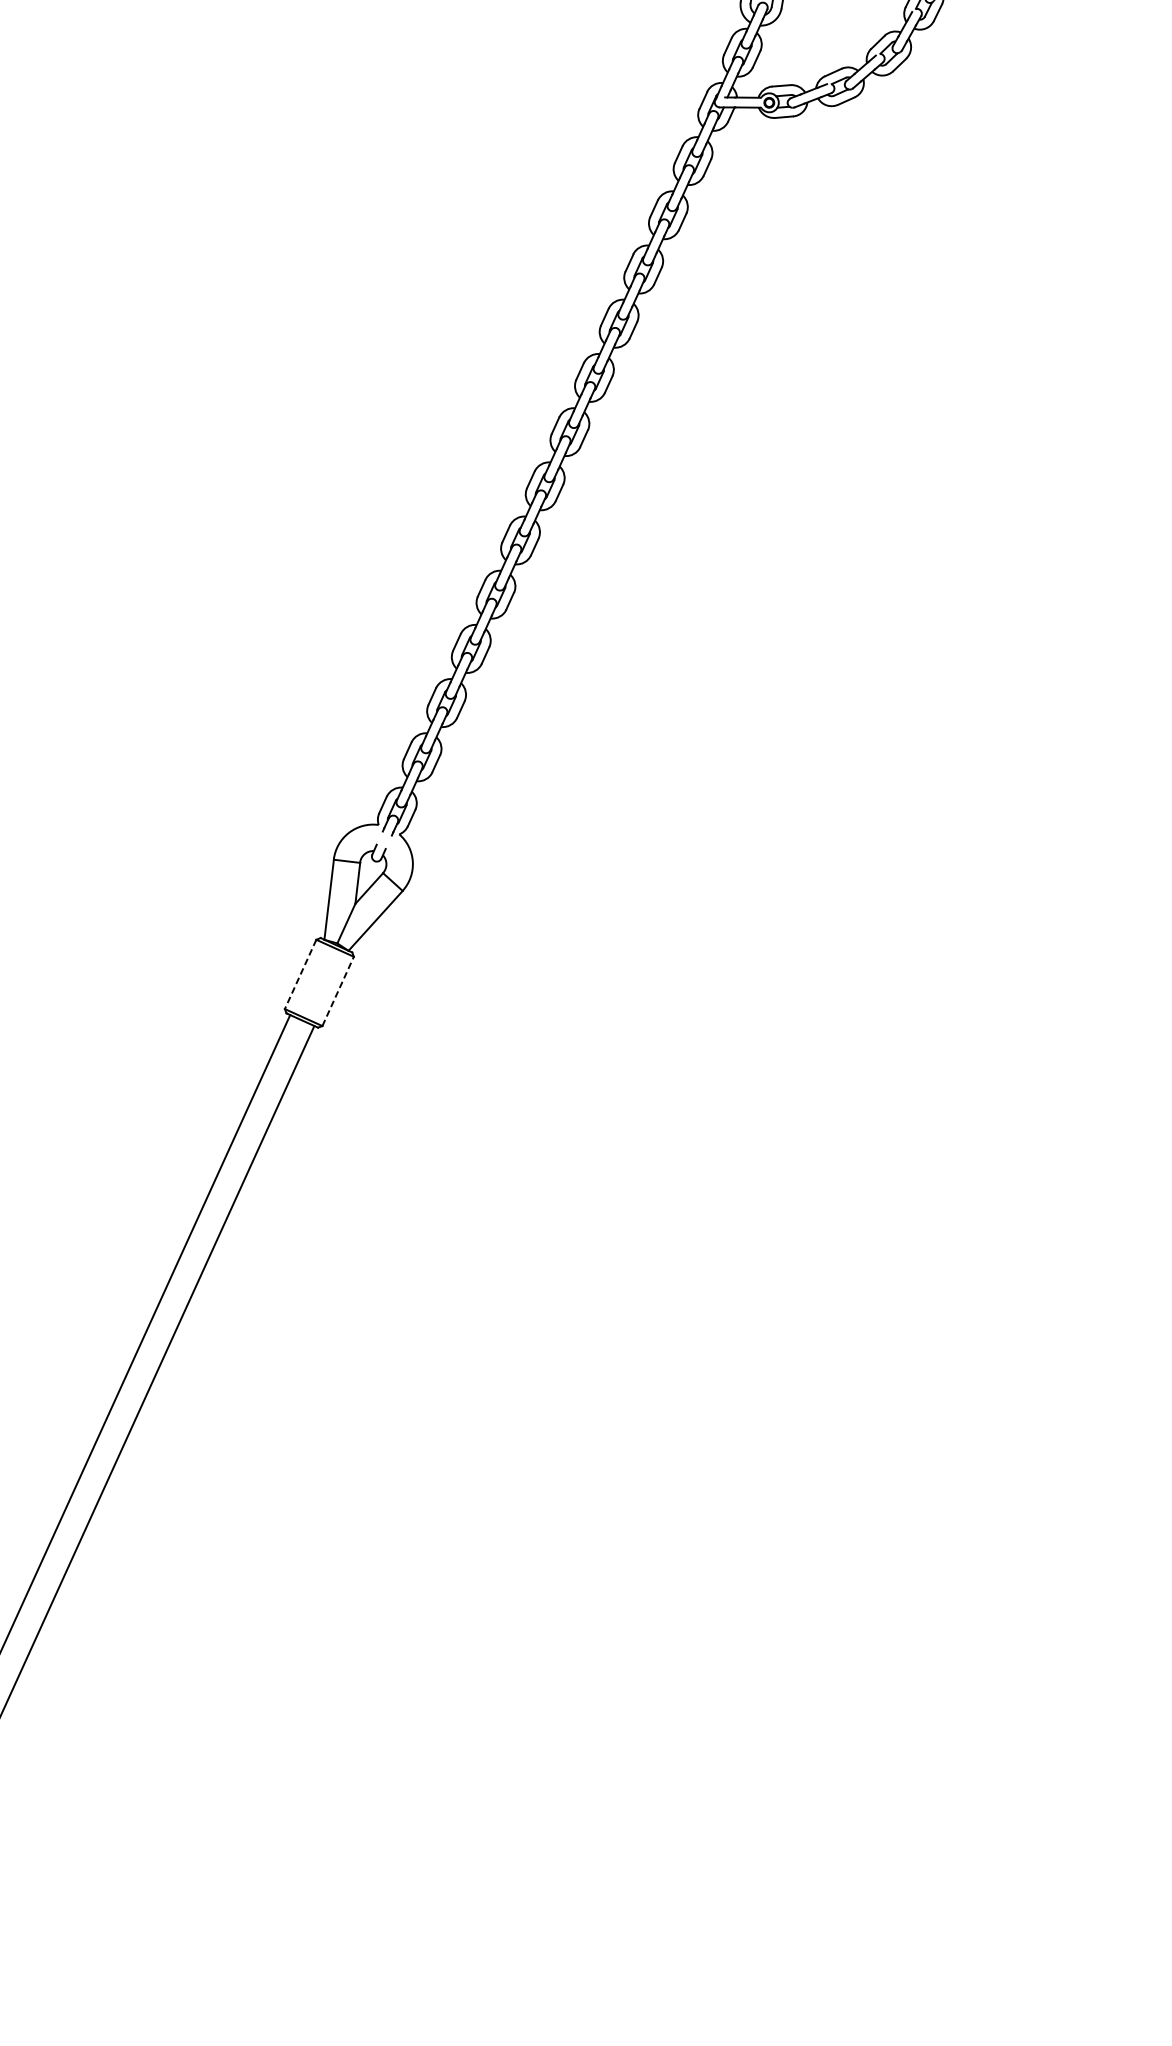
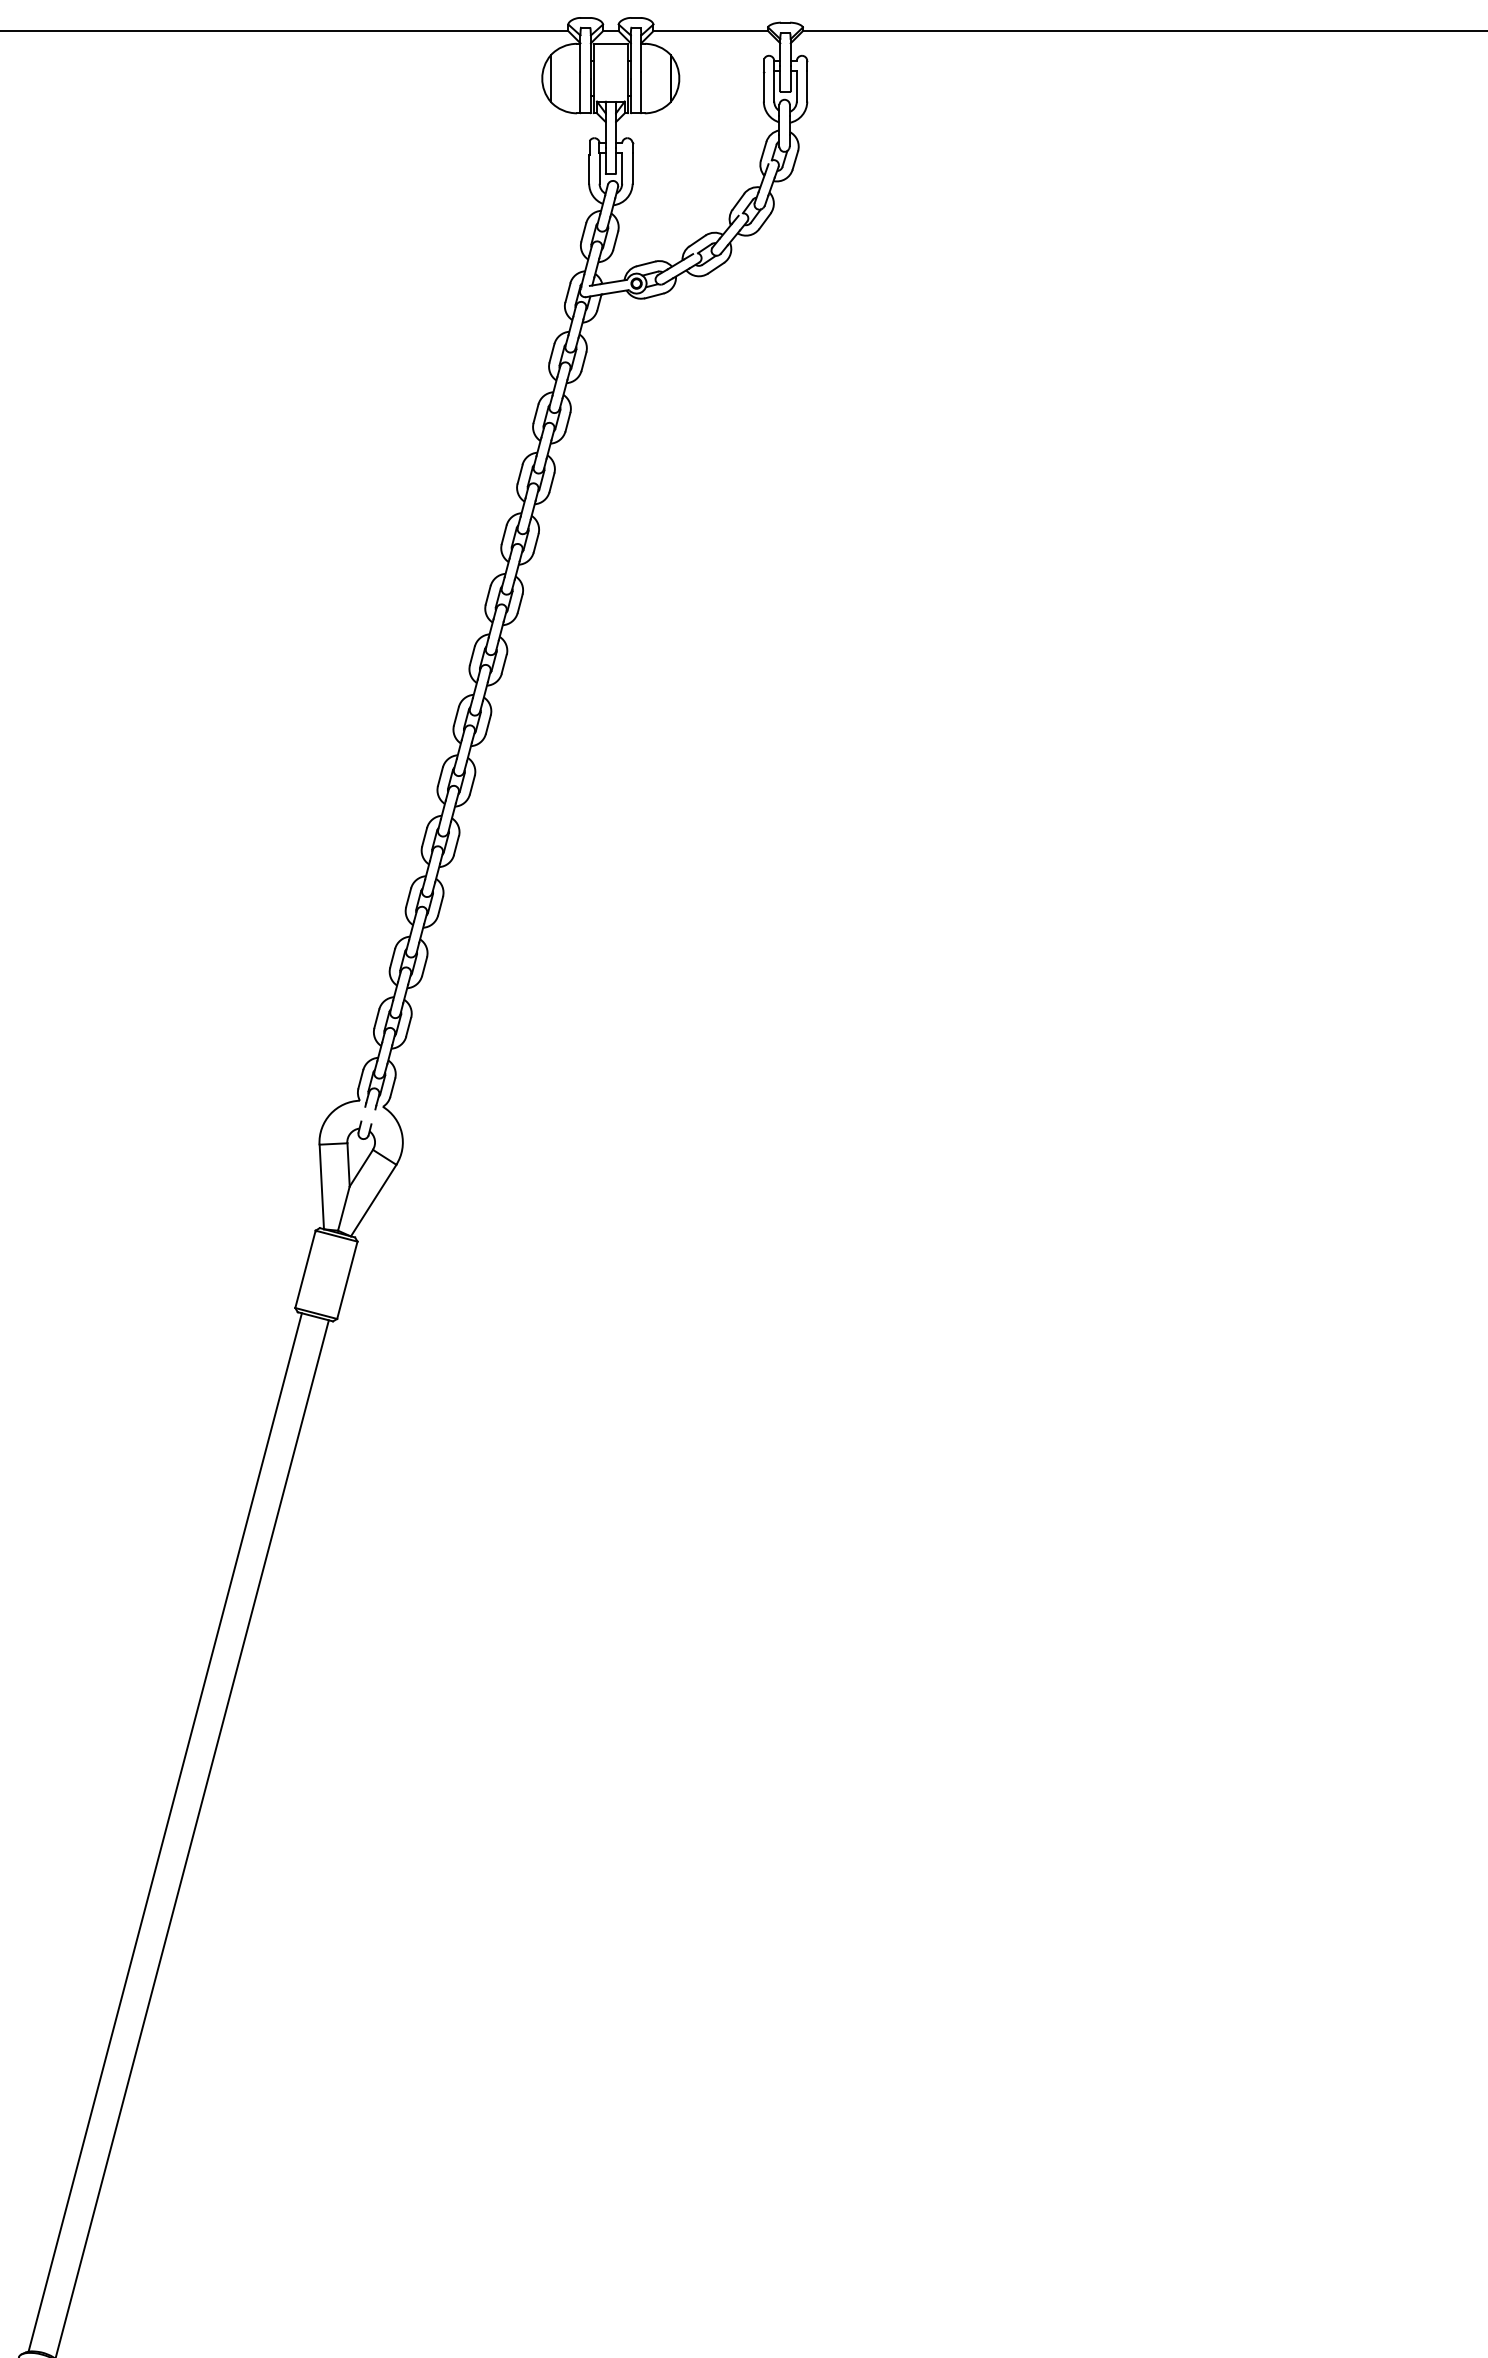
line: (300, 974) -> (305, 1269), dashed -> solid
line: (338, 991) -> (347, 1280), dashed -> solid

